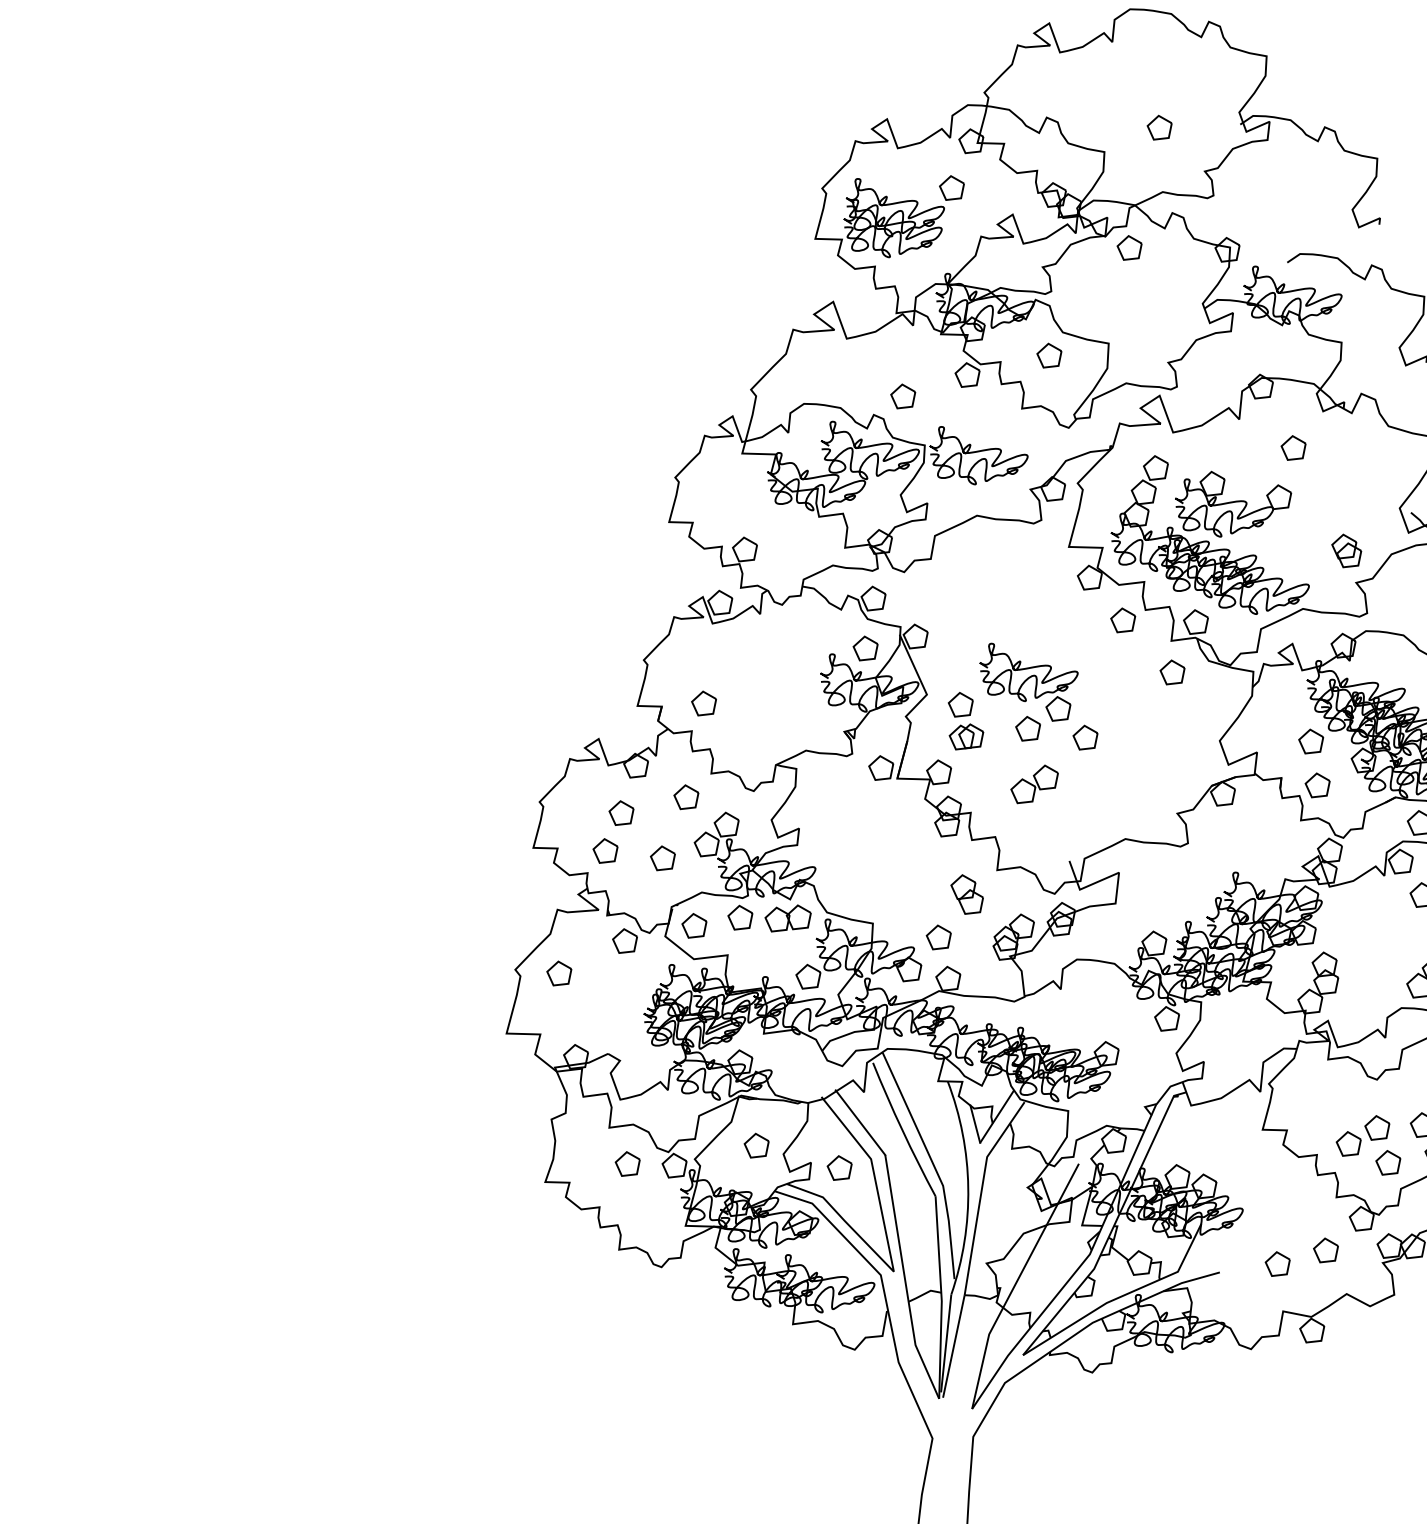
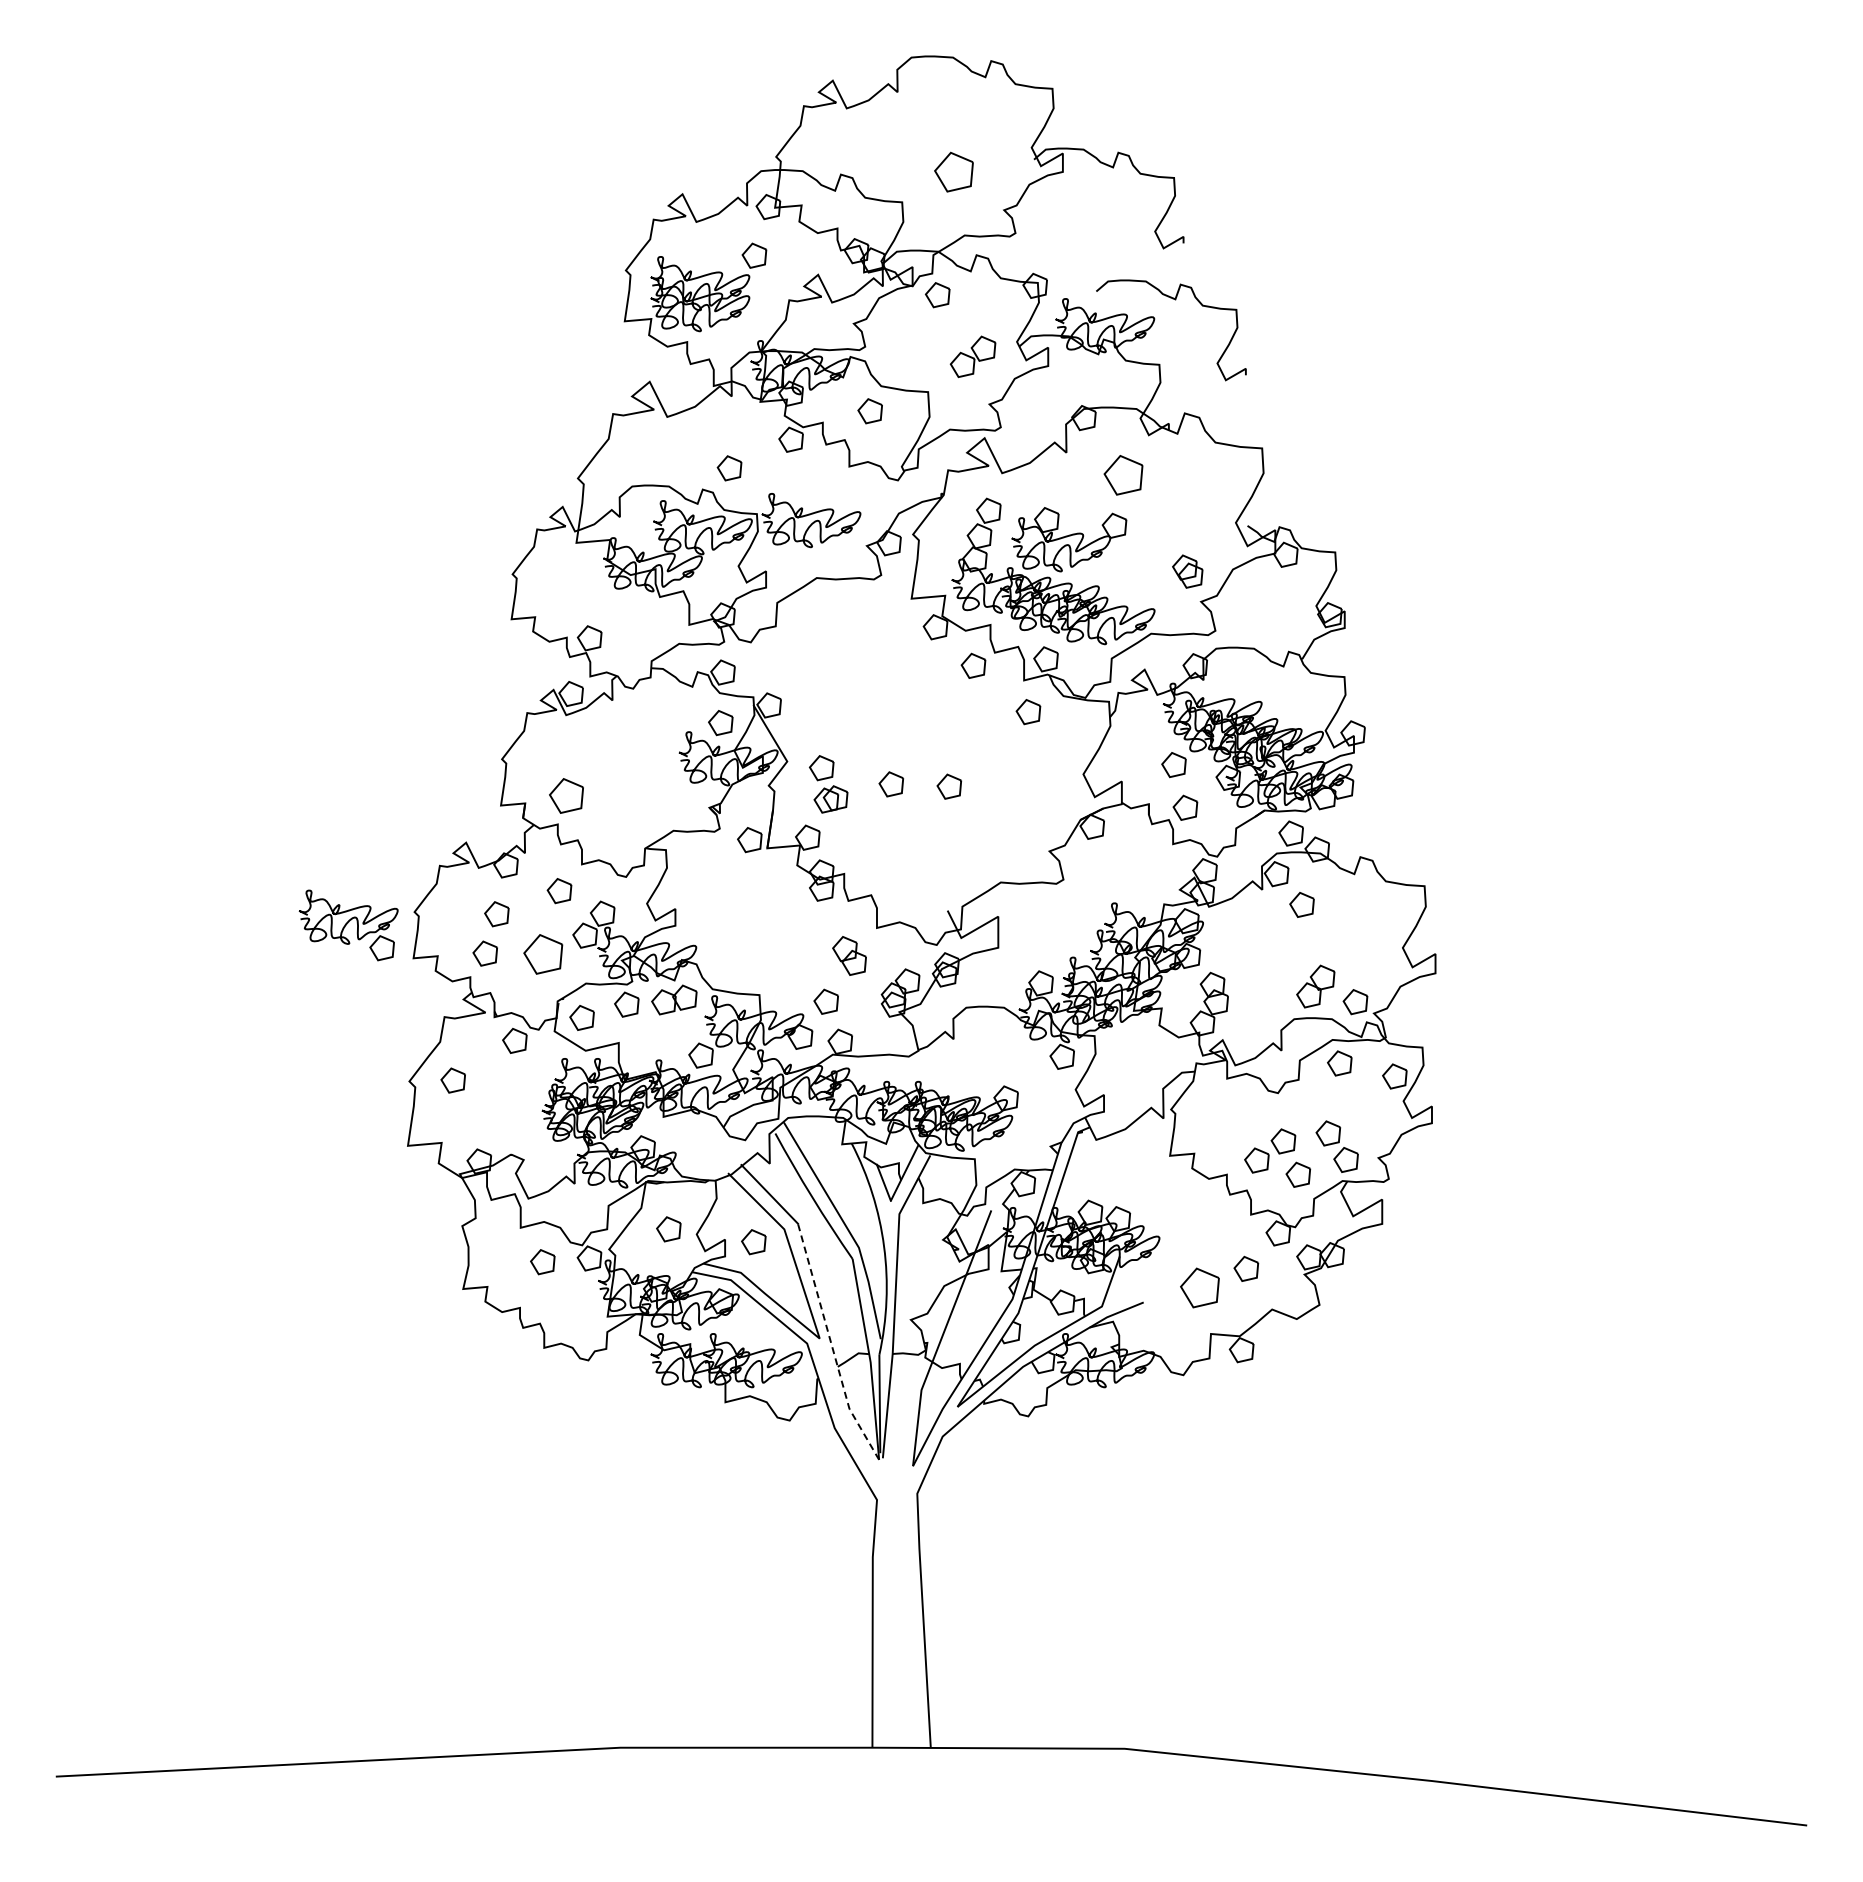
part: (1158, 128) -> (953, 172), size x1.6
part: (1292, 448) -> (1122, 475), size x1.6
part: (1027, 682) -> (348, 925), moved
part: (703, 703) -> (566, 795), size x1.4
part: (1033, 784) -> (972, 356), moved
part: (661, 858) -> (542, 954), size x1.6
part: (1277, 1263) -> (1199, 1287), size x1.6
line: (904, 1278) -> (831, 1344), solid -> dashed

